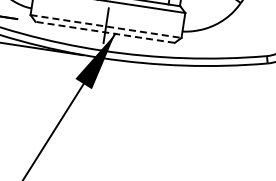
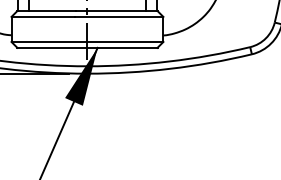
line: (106, 26) -> (87, 41), dashed -> solid
line: (104, 31) -> (86, 47), dashed -> solid

